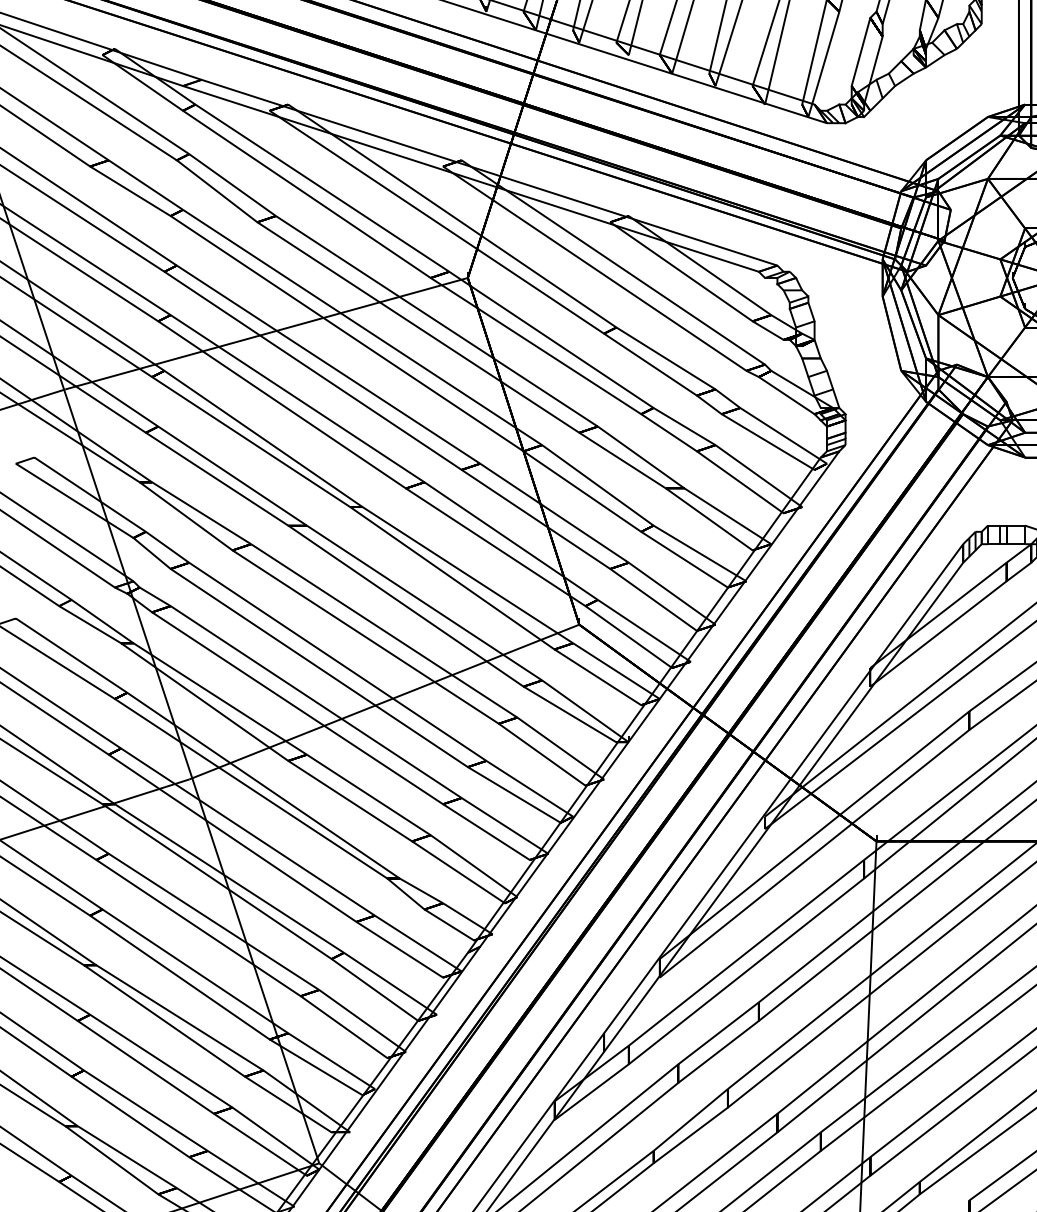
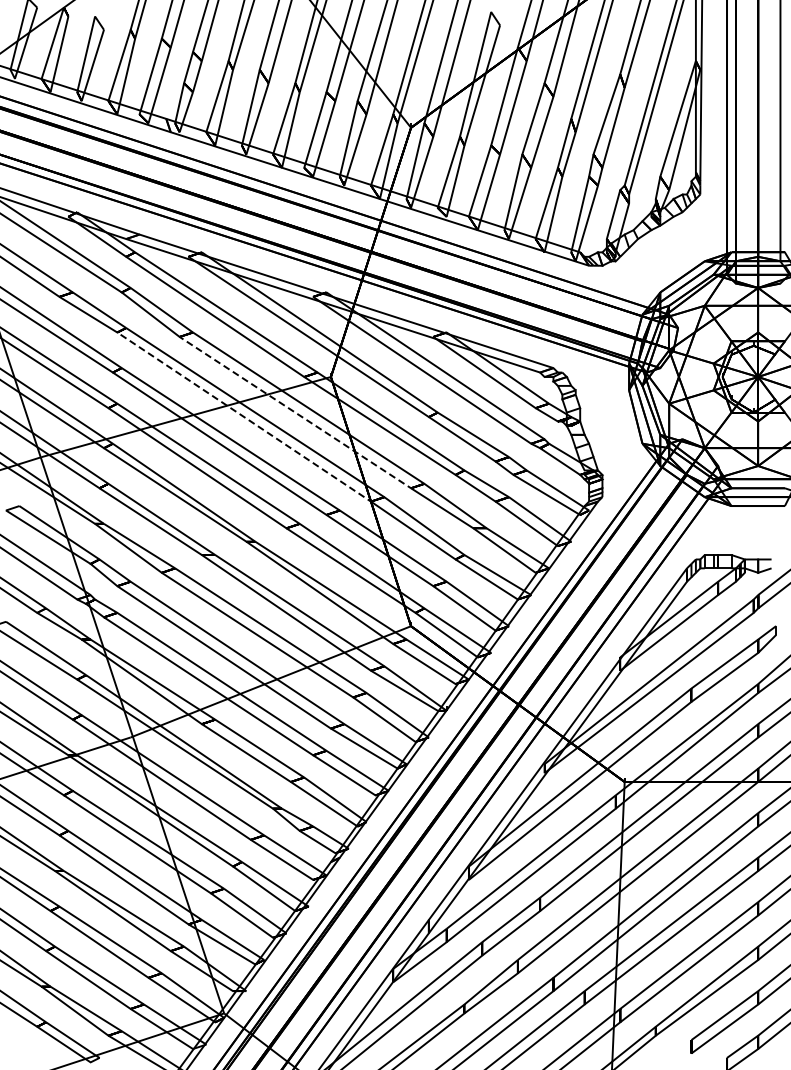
line: (417, 327) -> (294, 412), solid -> dashed
line: (350, 335) -> (246, 418), solid -> dashed

